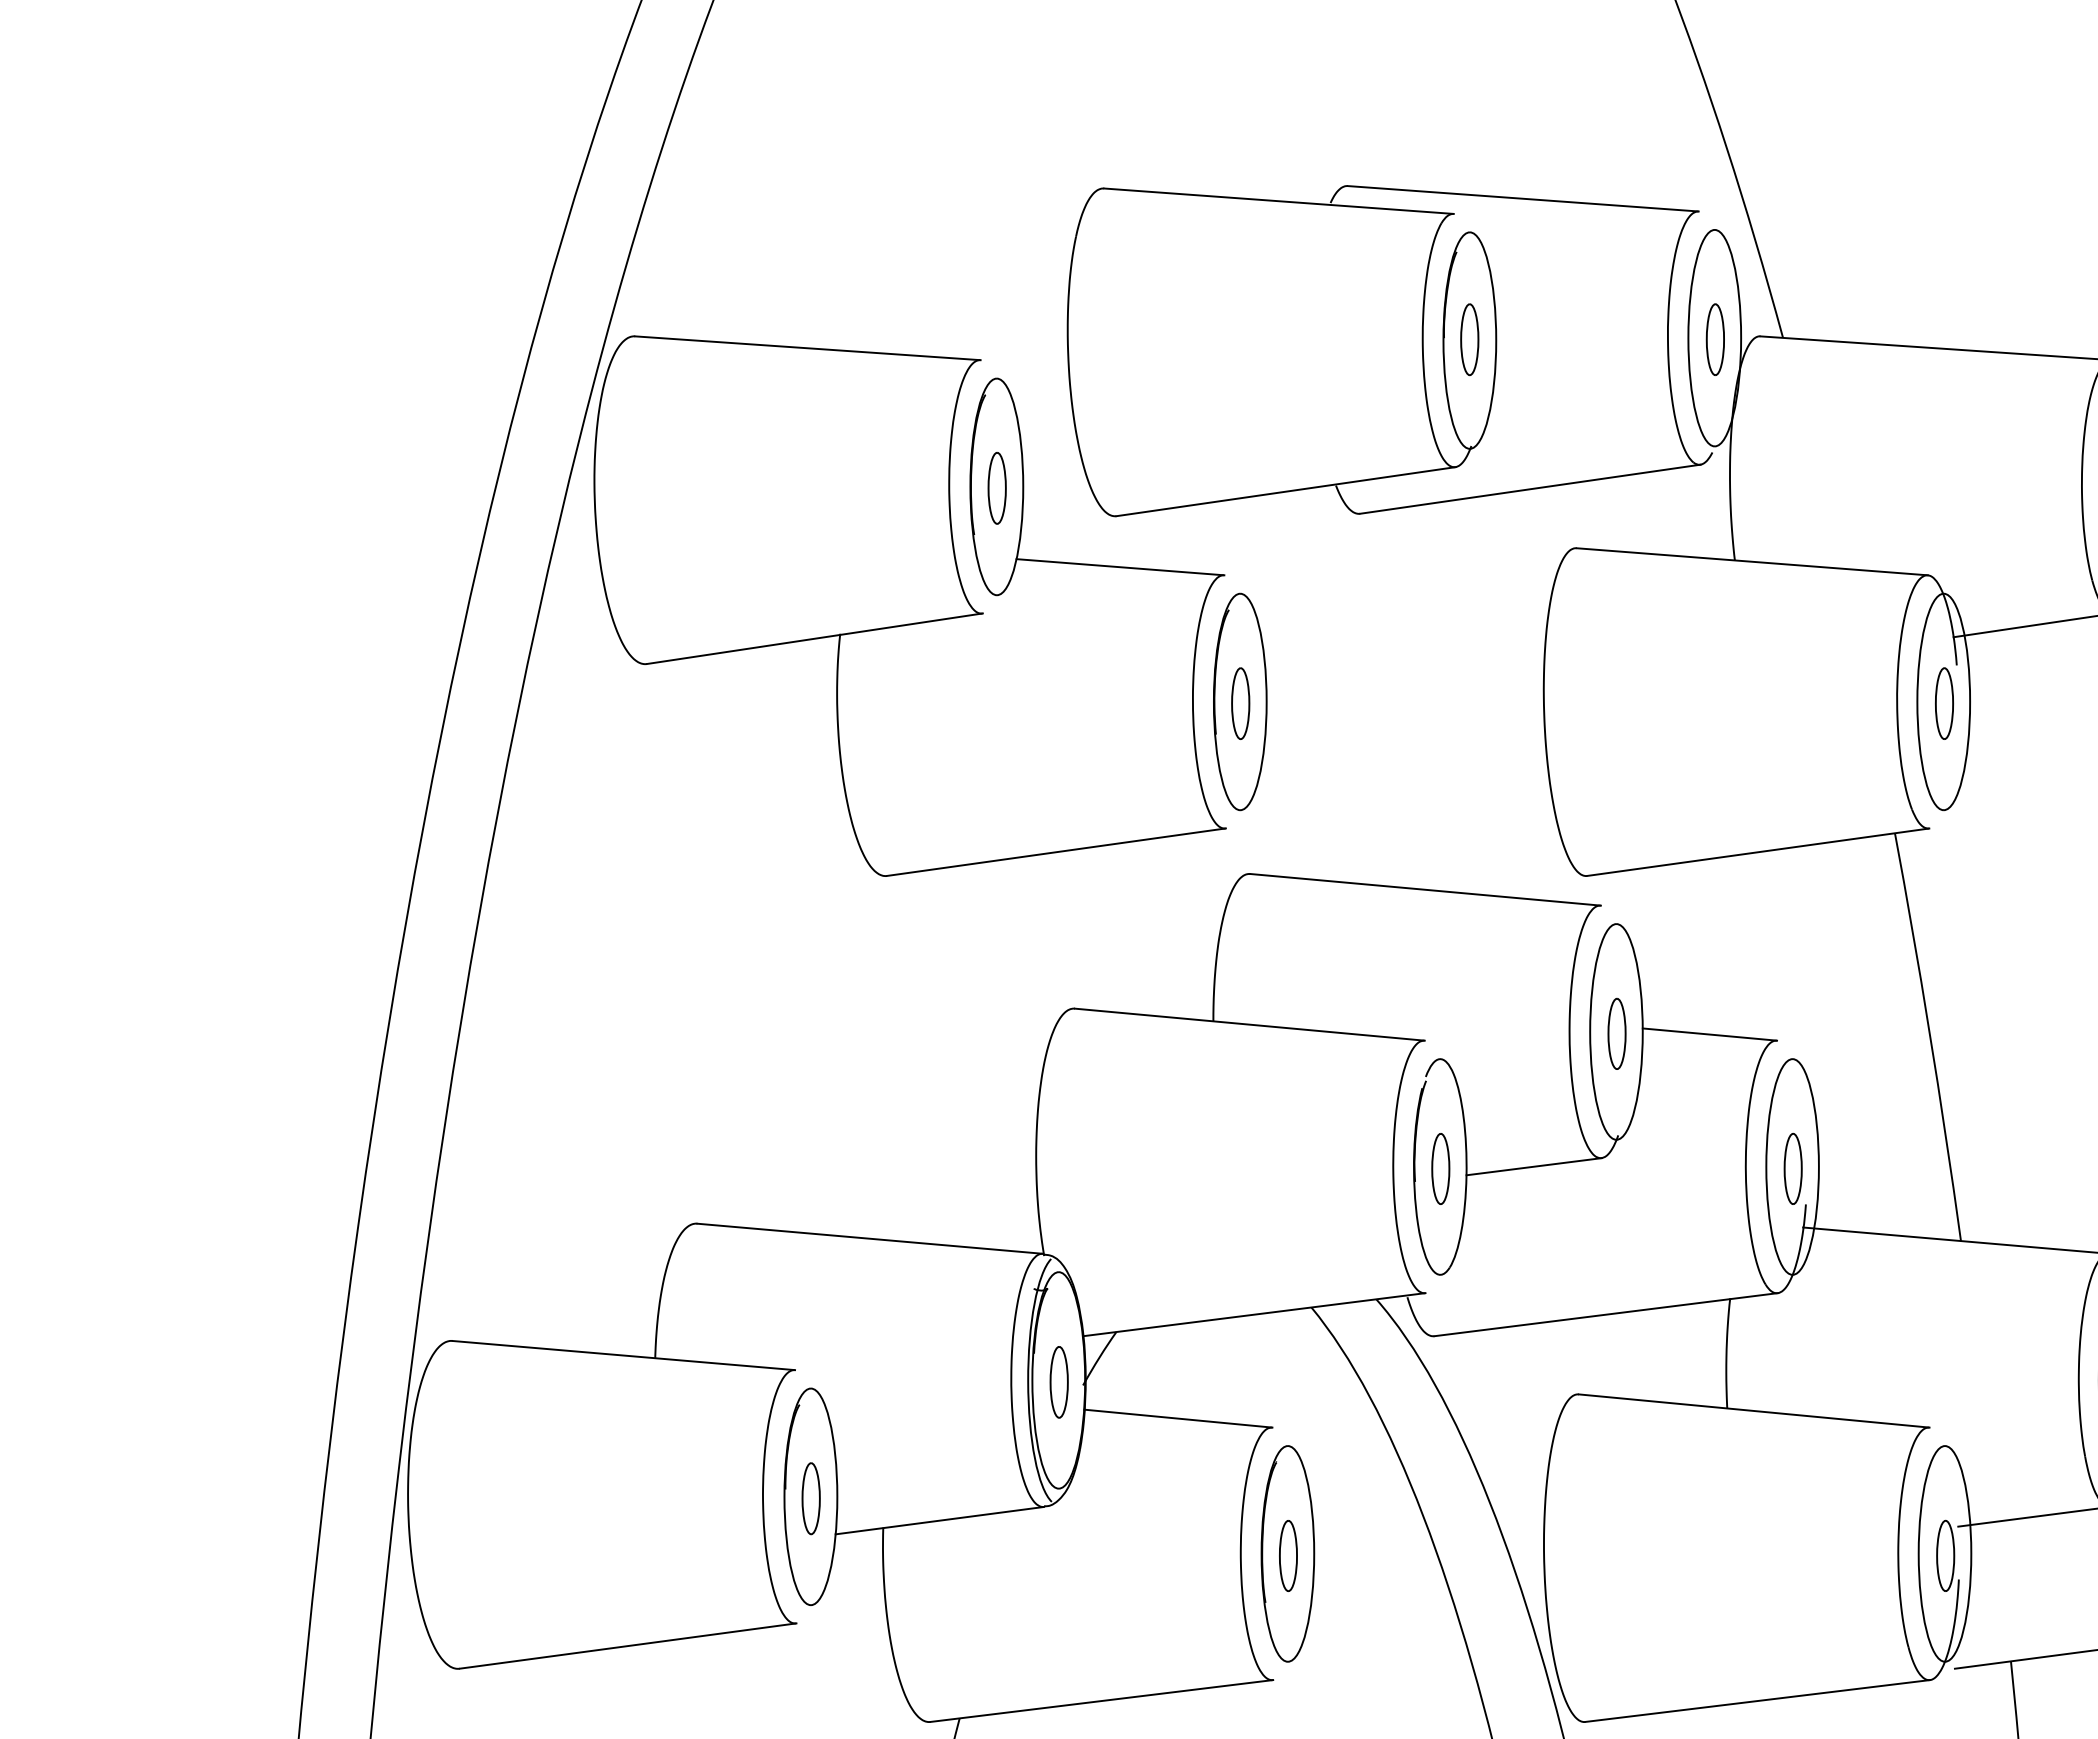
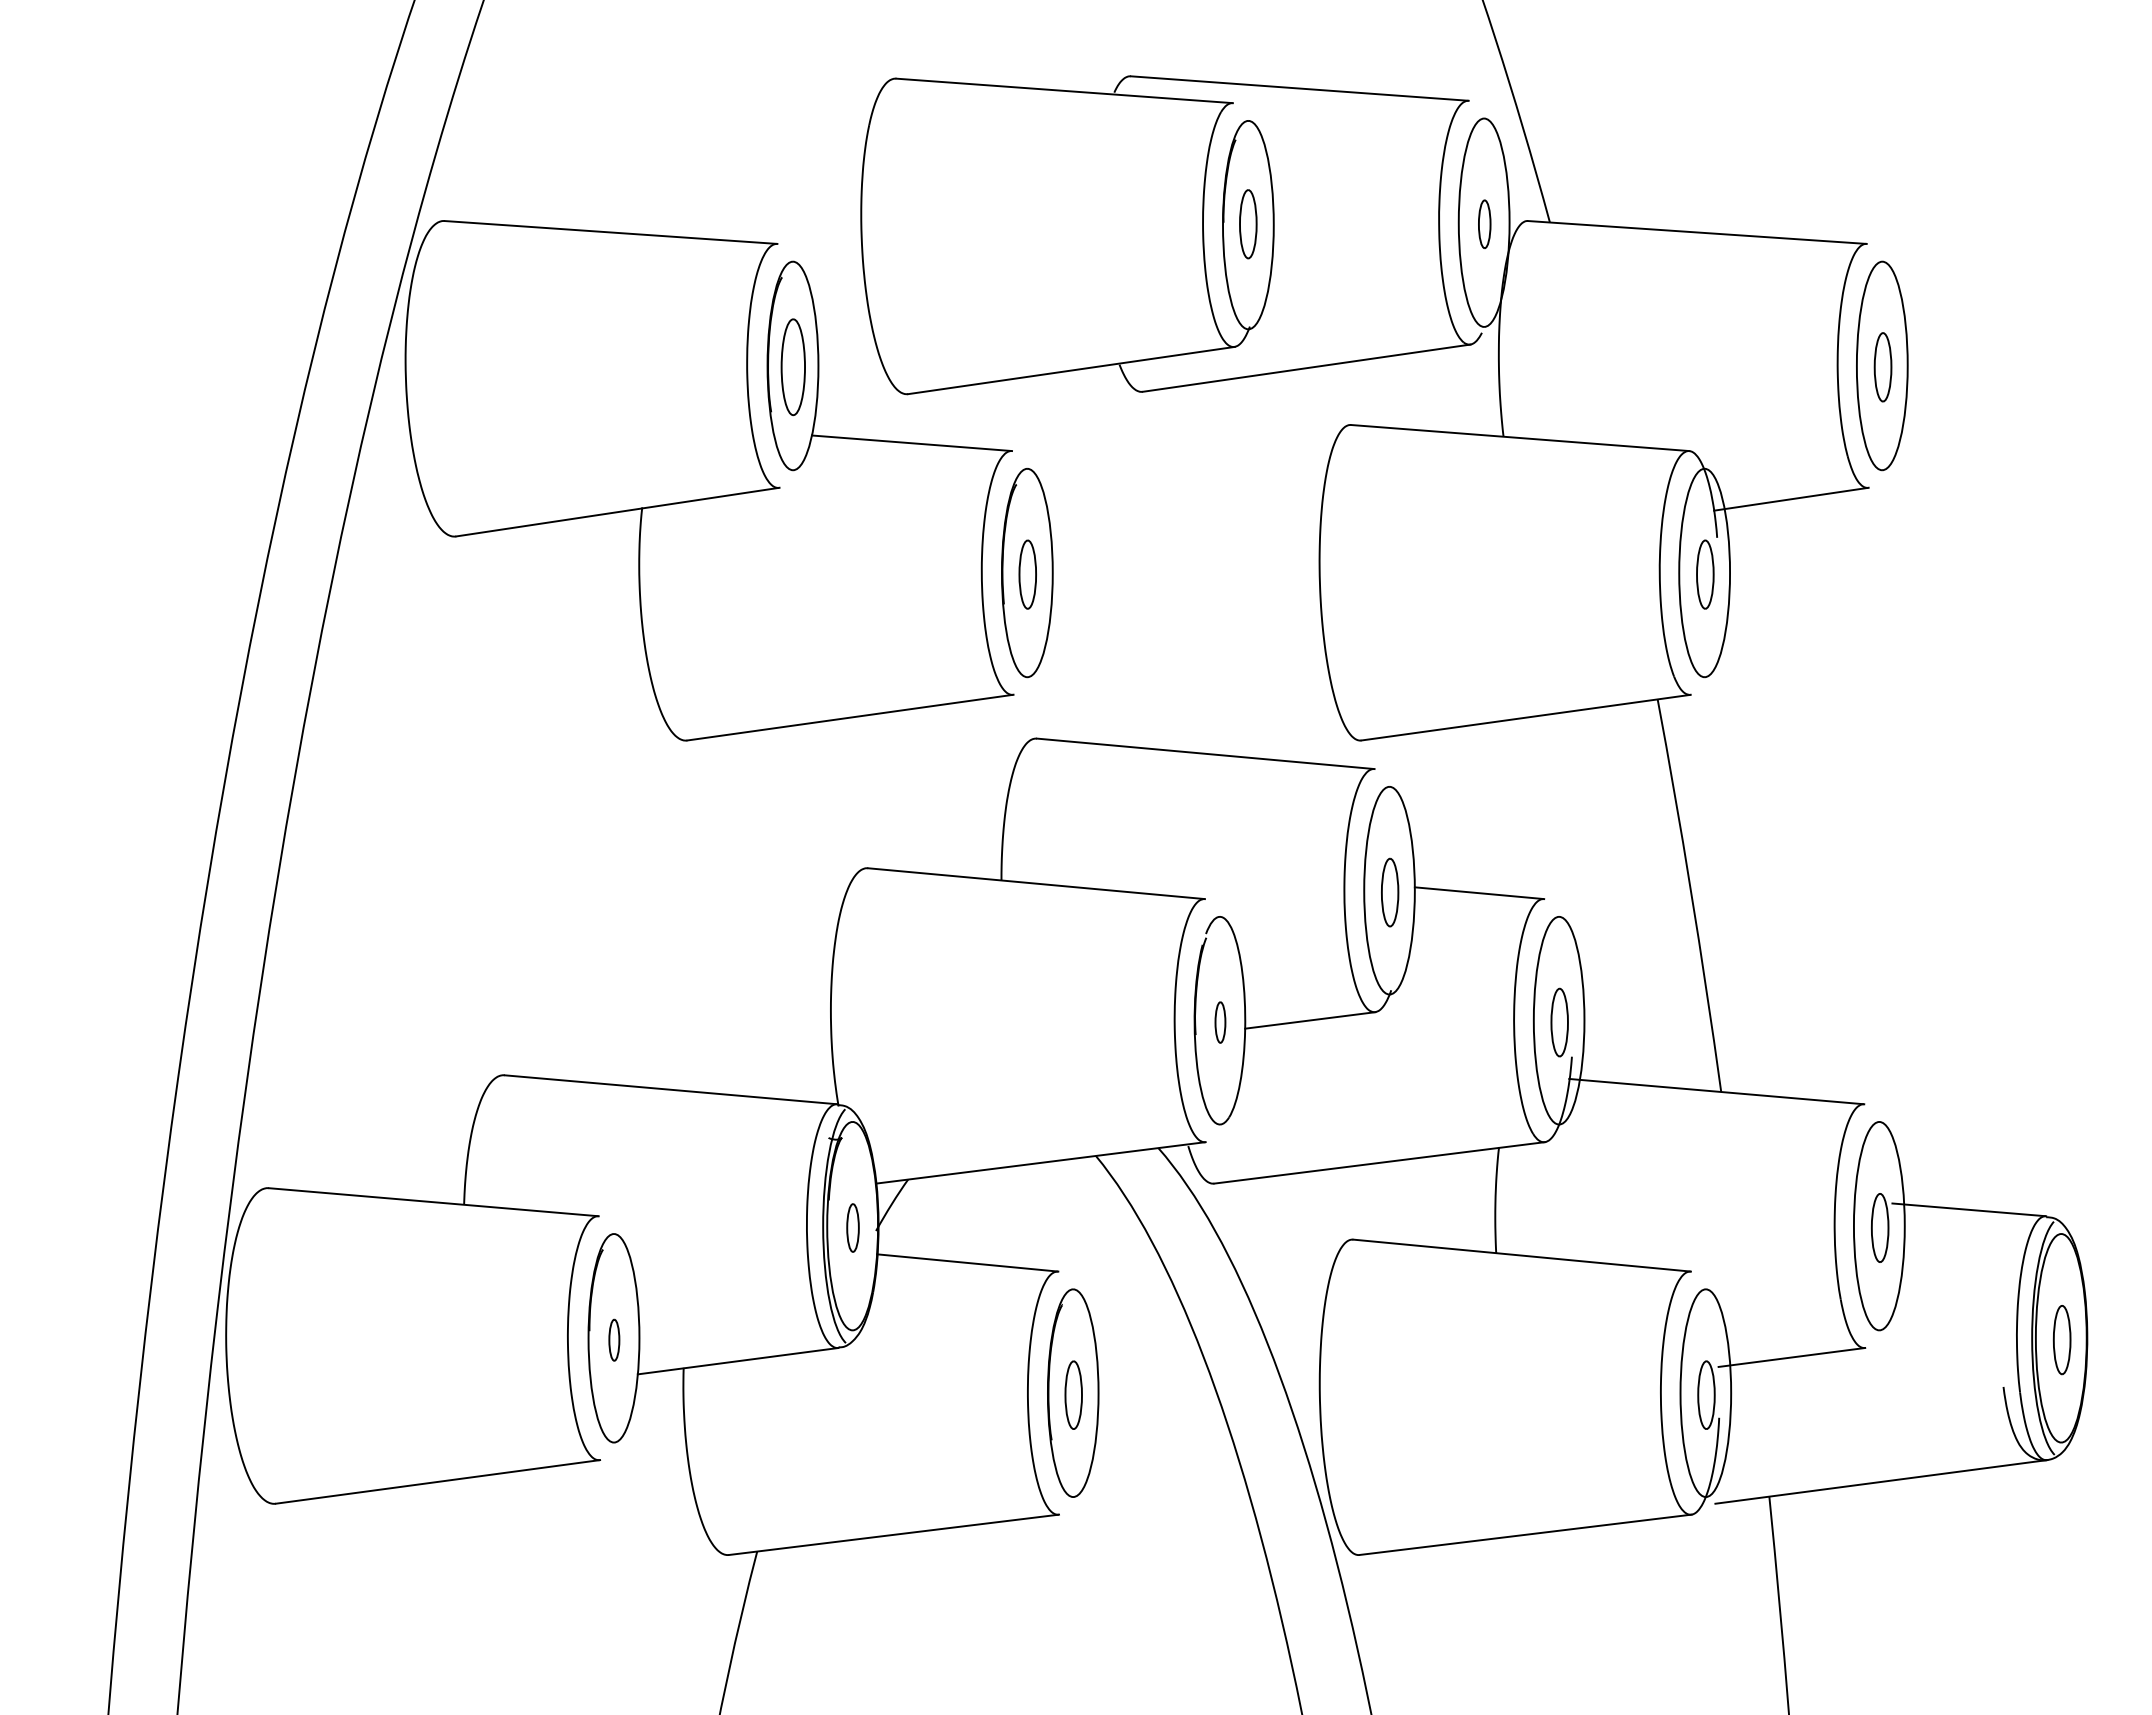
part: (1715, 339) -> (1484, 224), size x0.7
part: (997, 488) -> (793, 367), size x1.4
part: (1440, 1168) -> (1220, 1022), size x0.6
part: (1058, 1381) -> (852, 1227), size x0.7
part: (811, 1499) -> (614, 1340), size x0.6

